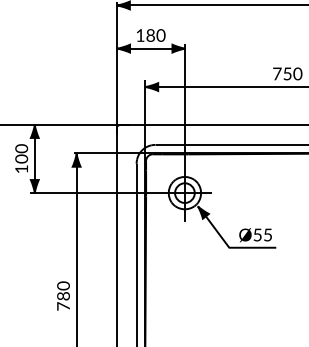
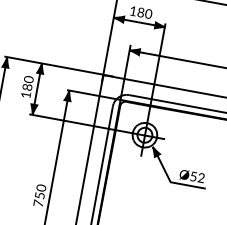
text: (21, 158) -> (27, 86), 100 -> 180
text: (267, 234) -> (201, 177), Ø55 -> Ø52
text: (63, 296) -> (39, 195), 780 -> 750

